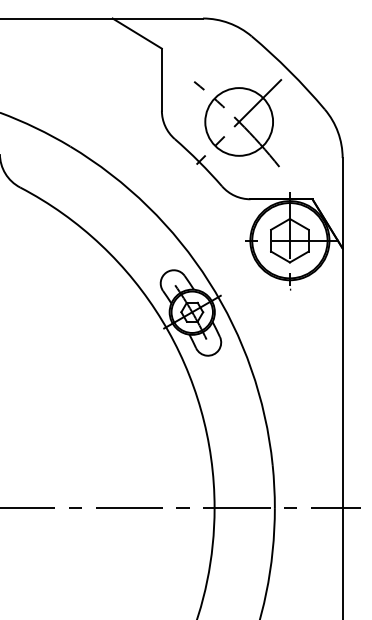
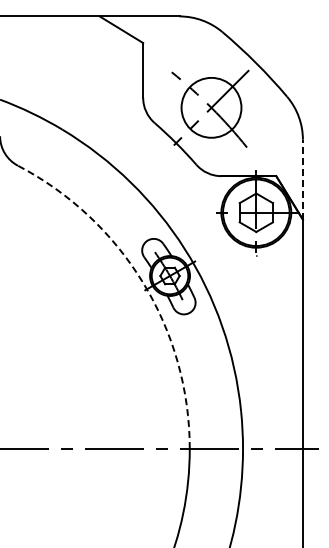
line: (342, 203) -> (302, 179), solid -> dashed
arc: (162, 320) -> (143, 283), solid -> dashed

